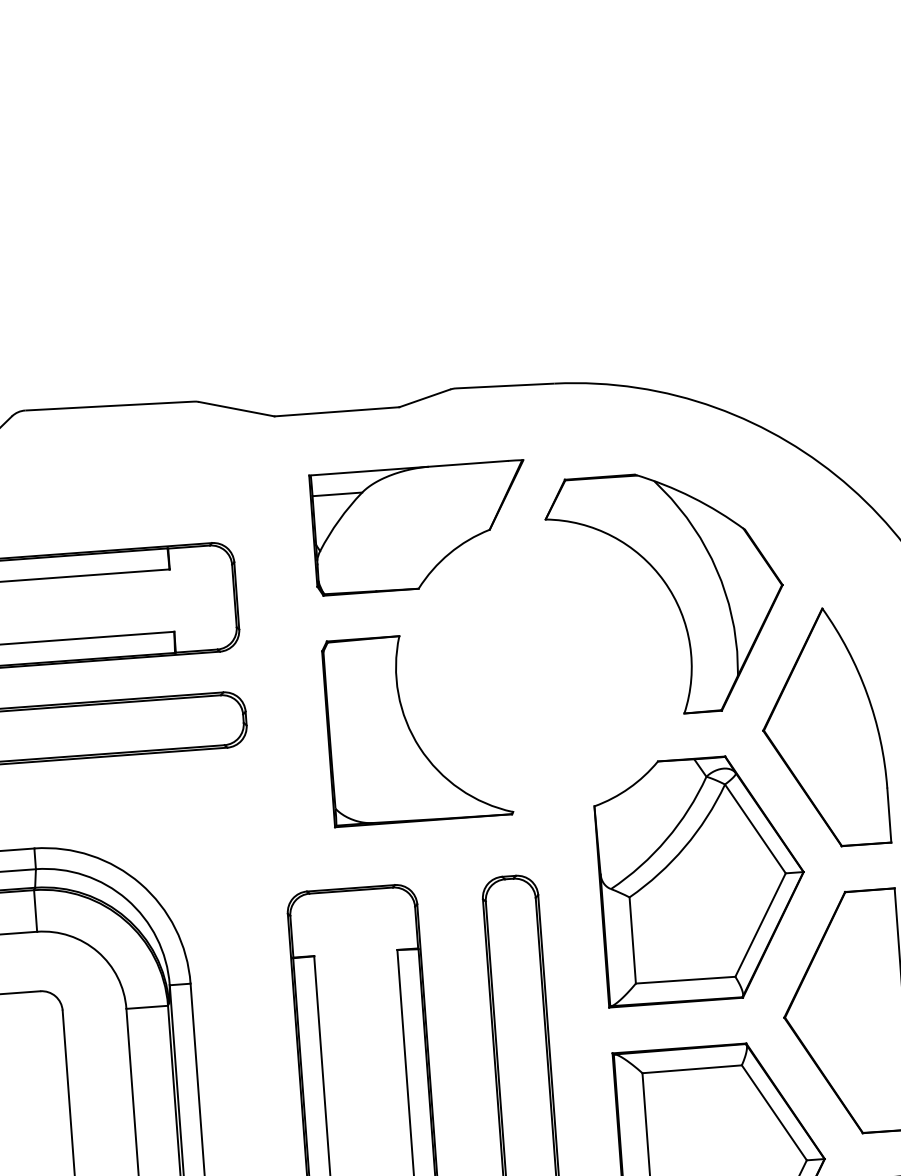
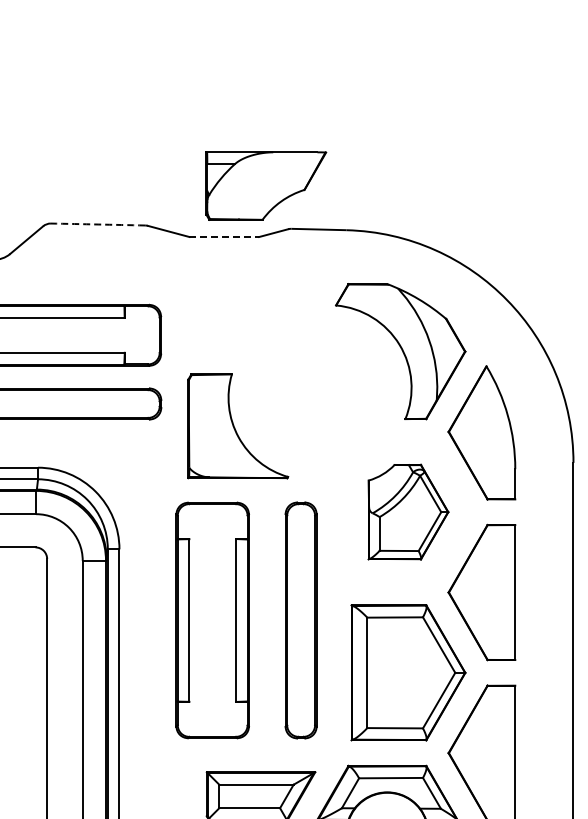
arc: (110, 405) -> (98, 224), solid -> dashed
line: (337, 412) -> (224, 237), solid -> dashed
part: (421, 526) -> (266, 185), moved
part: (417, 728) -> (238, 426), moved
part: (702, 878) -> (408, 511), size x0.7

